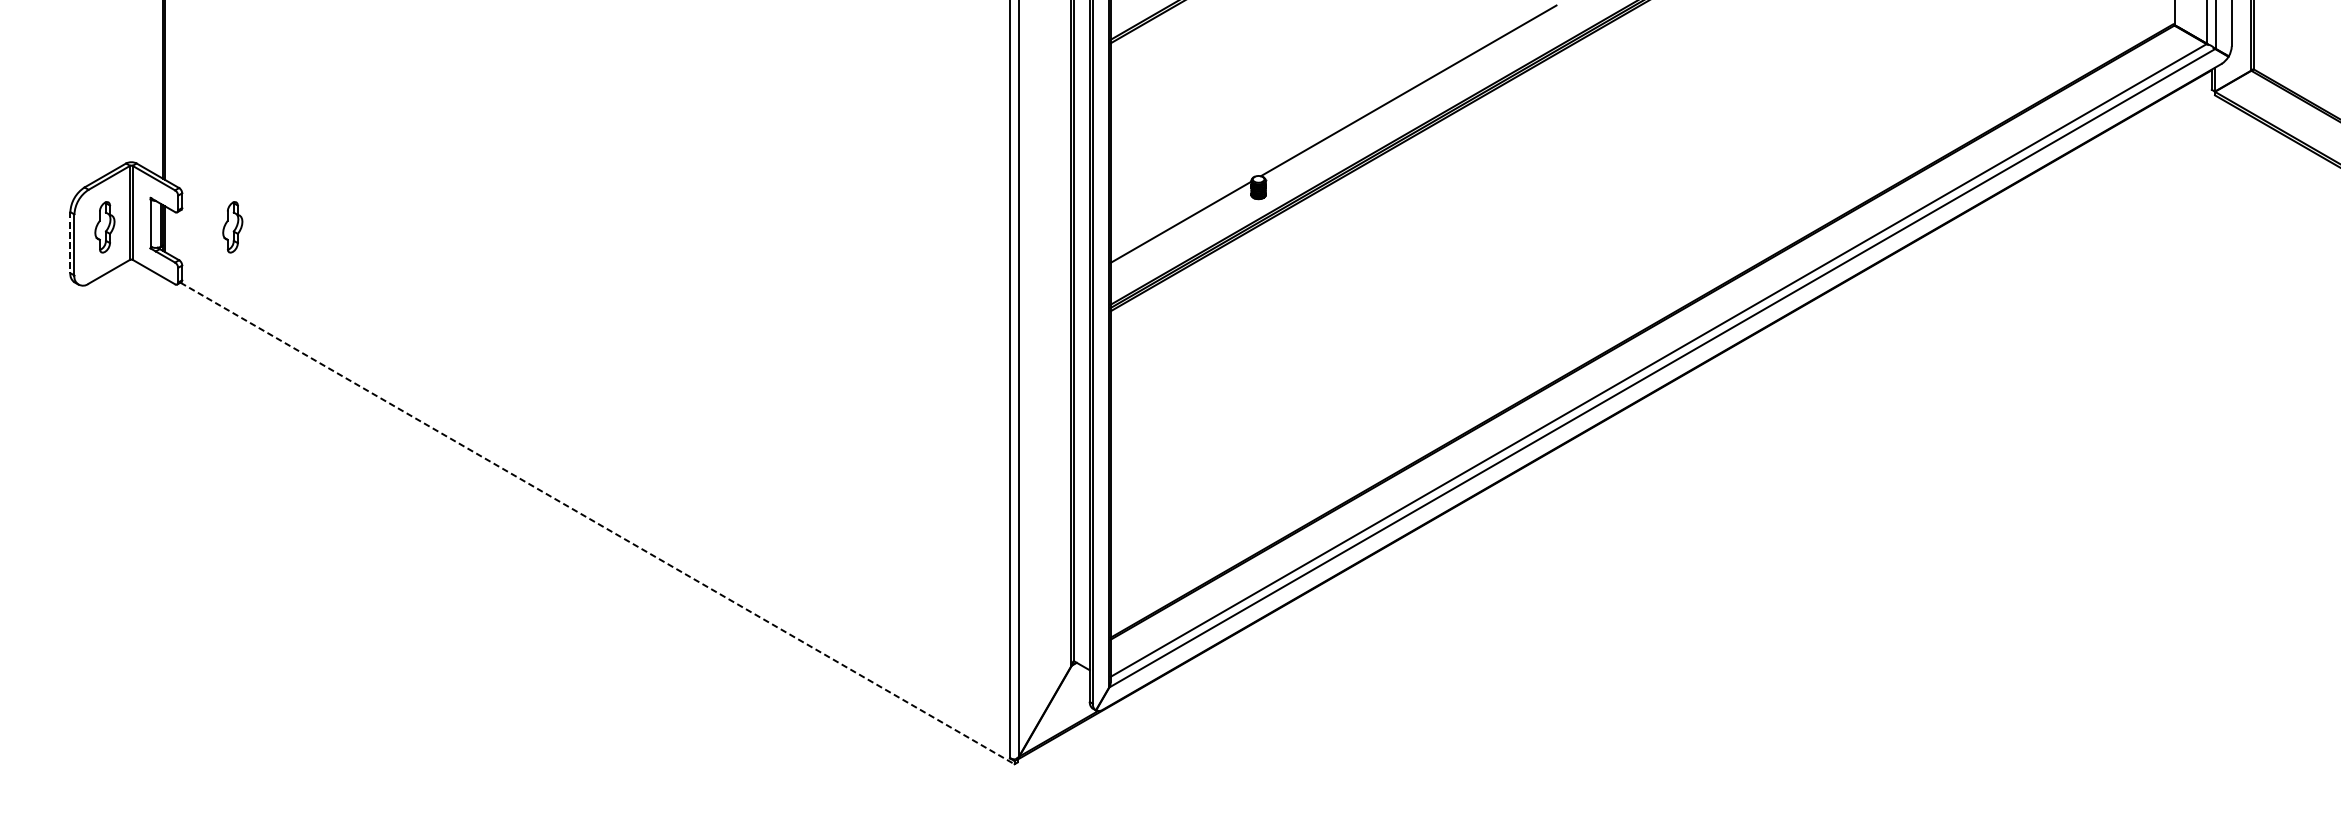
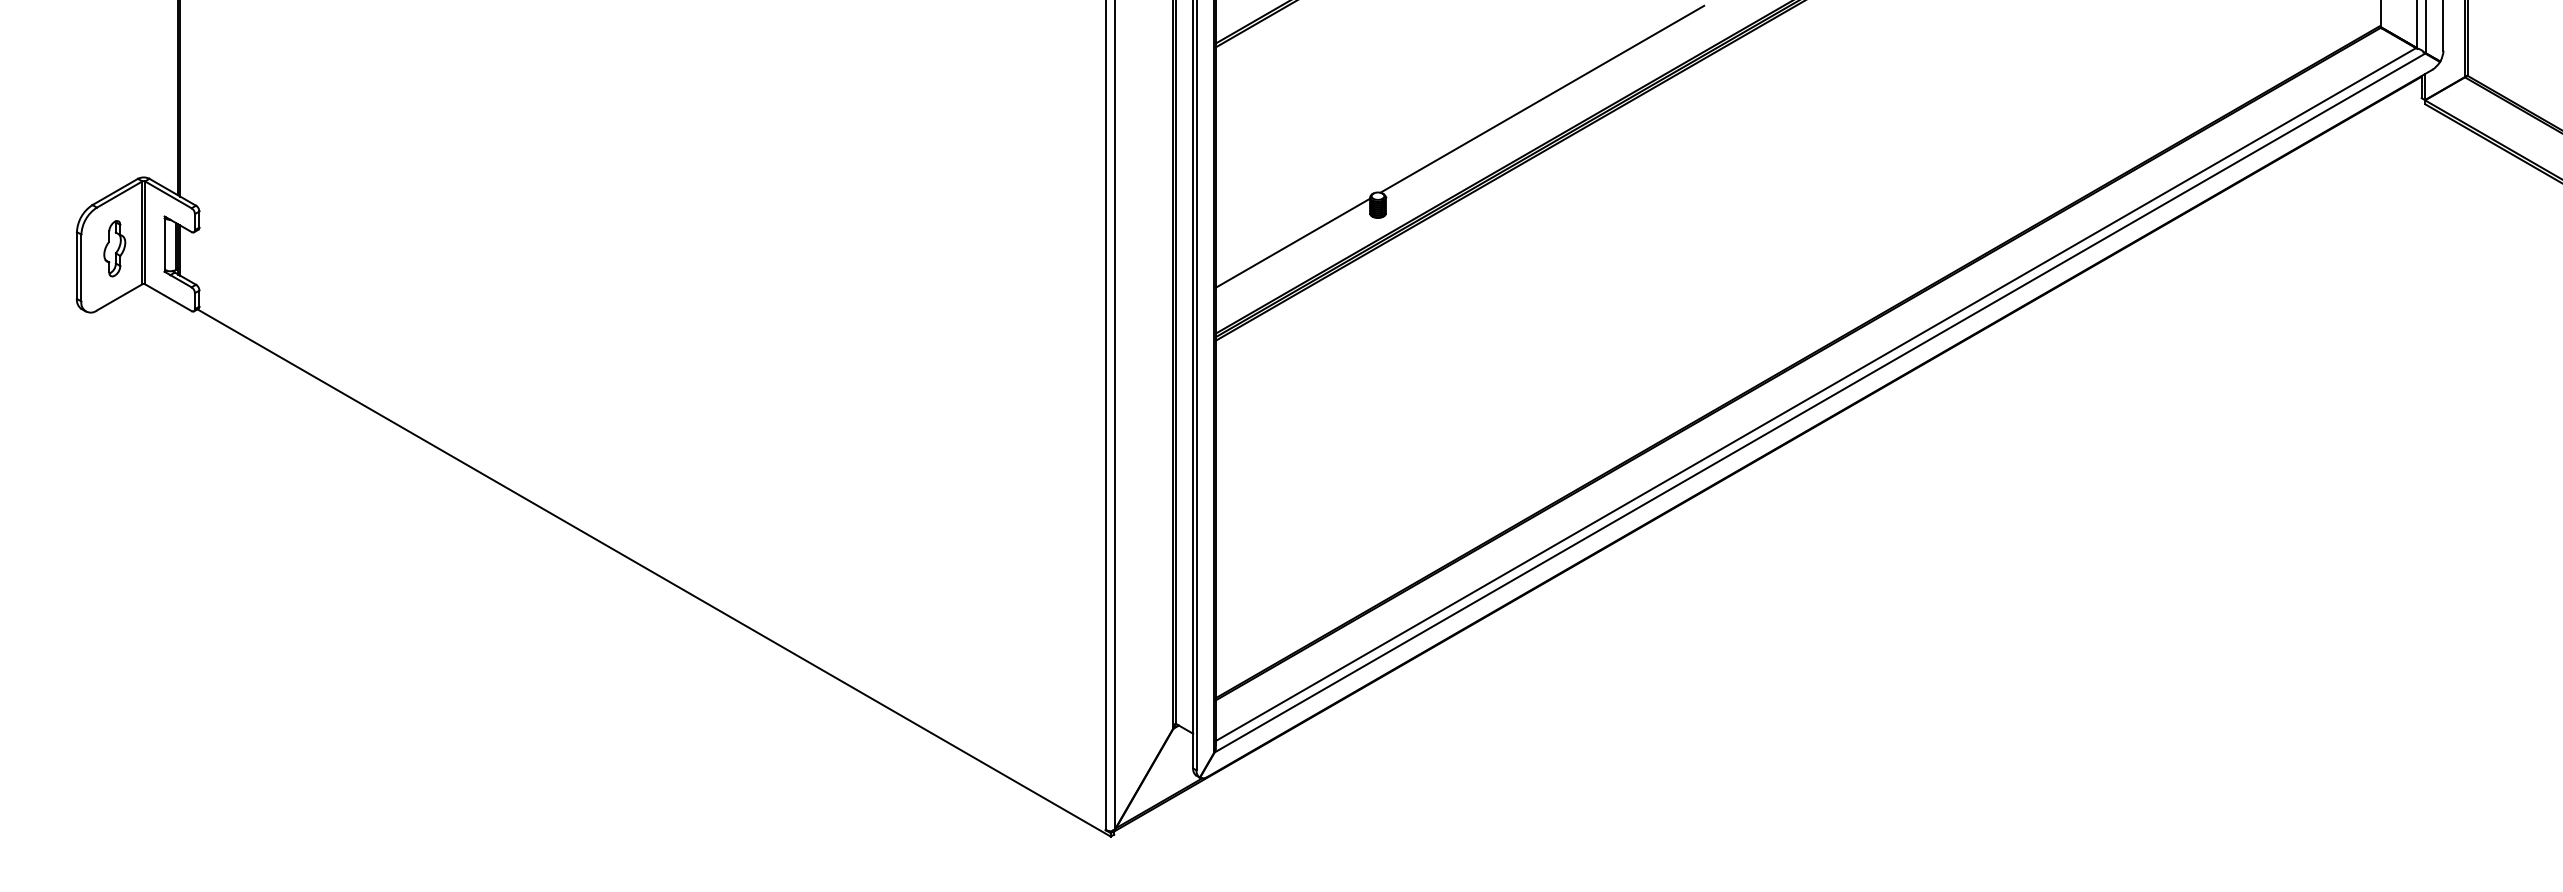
part: (232, 227) -> (254, 248), removed
line: (69, 242) -> (76, 265), dashed -> solid
line: (597, 523) -> (654, 573), dashed -> solid

